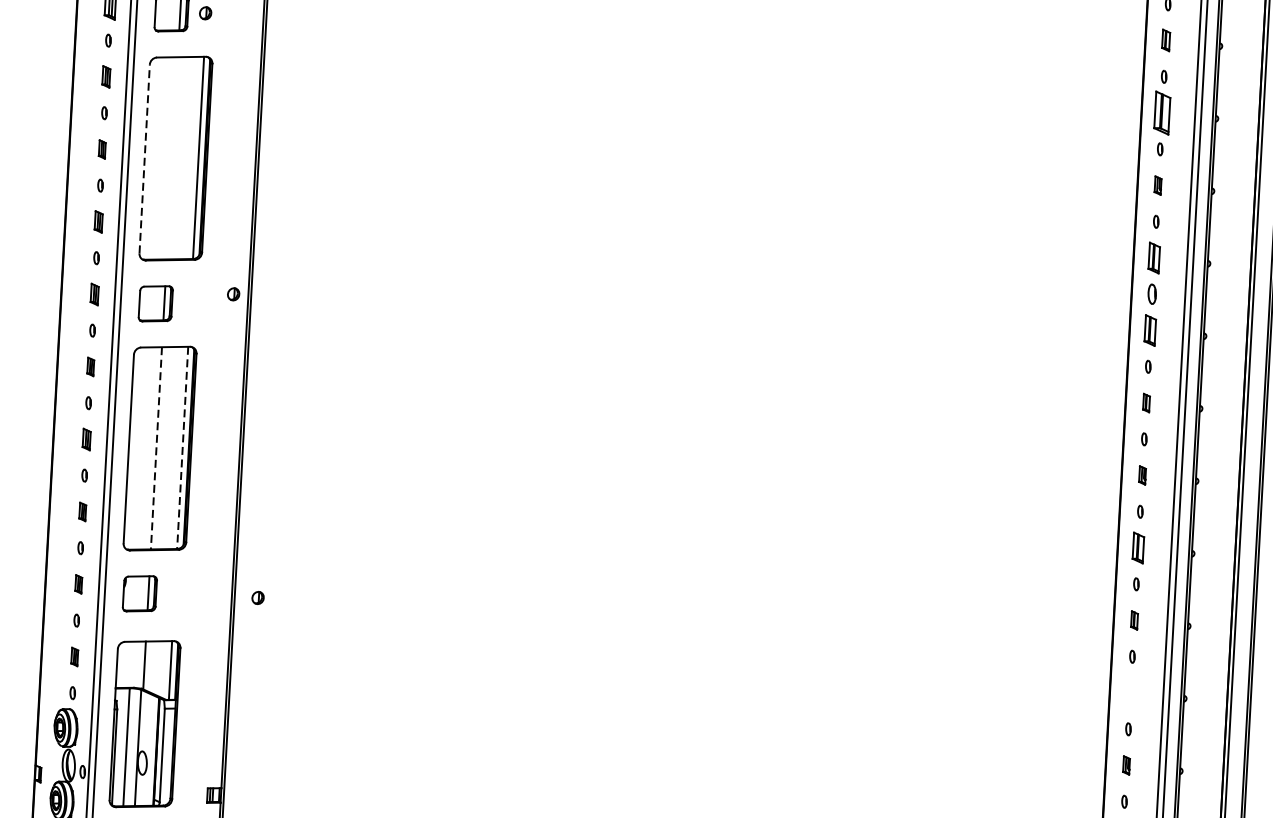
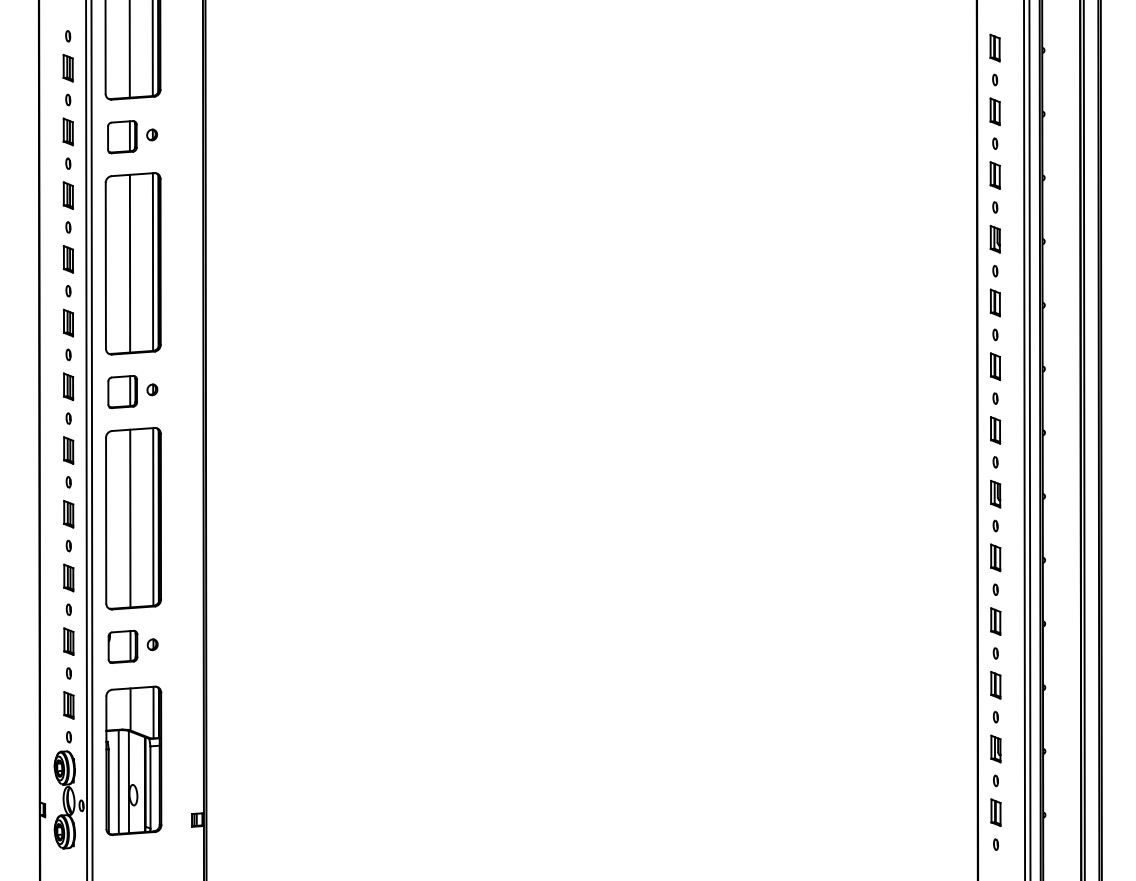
part: (1165, 40) -> (994, 111), size x1.43
part: (105, 76) -> (67, 195), size x1.43
part: (1161, 112) -> (994, 175), size x0.71
part: (101, 149) -> (67, 259), size x1.67
line: (144, 158) -> (105, 265), dashed -> solid
line: (171, 158) -> (129, 263), added
part: (1157, 185) -> (994, 239), size x1.67
part: (98, 221) -> (68, 322), size x1.43
part: (233, 293) -> (152, 389), moved
part: (1152, 293) -> (995, 334), size x0.62
part: (94, 294) -> (68, 386), size x1.43
part: (90, 366) -> (68, 450), size x1.67
part: (1146, 403) -> (995, 430), size x1.67
part: (86, 439) -> (68, 514), size x1.43
line: (182, 447) -> (153, 516), dashed -> solid
line: (156, 448) -> (130, 518), dashed -> solid
part: (1142, 474) -> (995, 493), size x1.67
part: (82, 511) -> (68, 577), size x1.67
part: (78, 584) -> (68, 641), size x1.67
part: (257, 597) -> (152, 644), moved
part: (1134, 620) -> (995, 621), size x1.67
part: (74, 657) -> (68, 705), size x1.67
part: (1130, 693) -> (995, 685), added
part: (1126, 764) -> (995, 748), size x1.67

